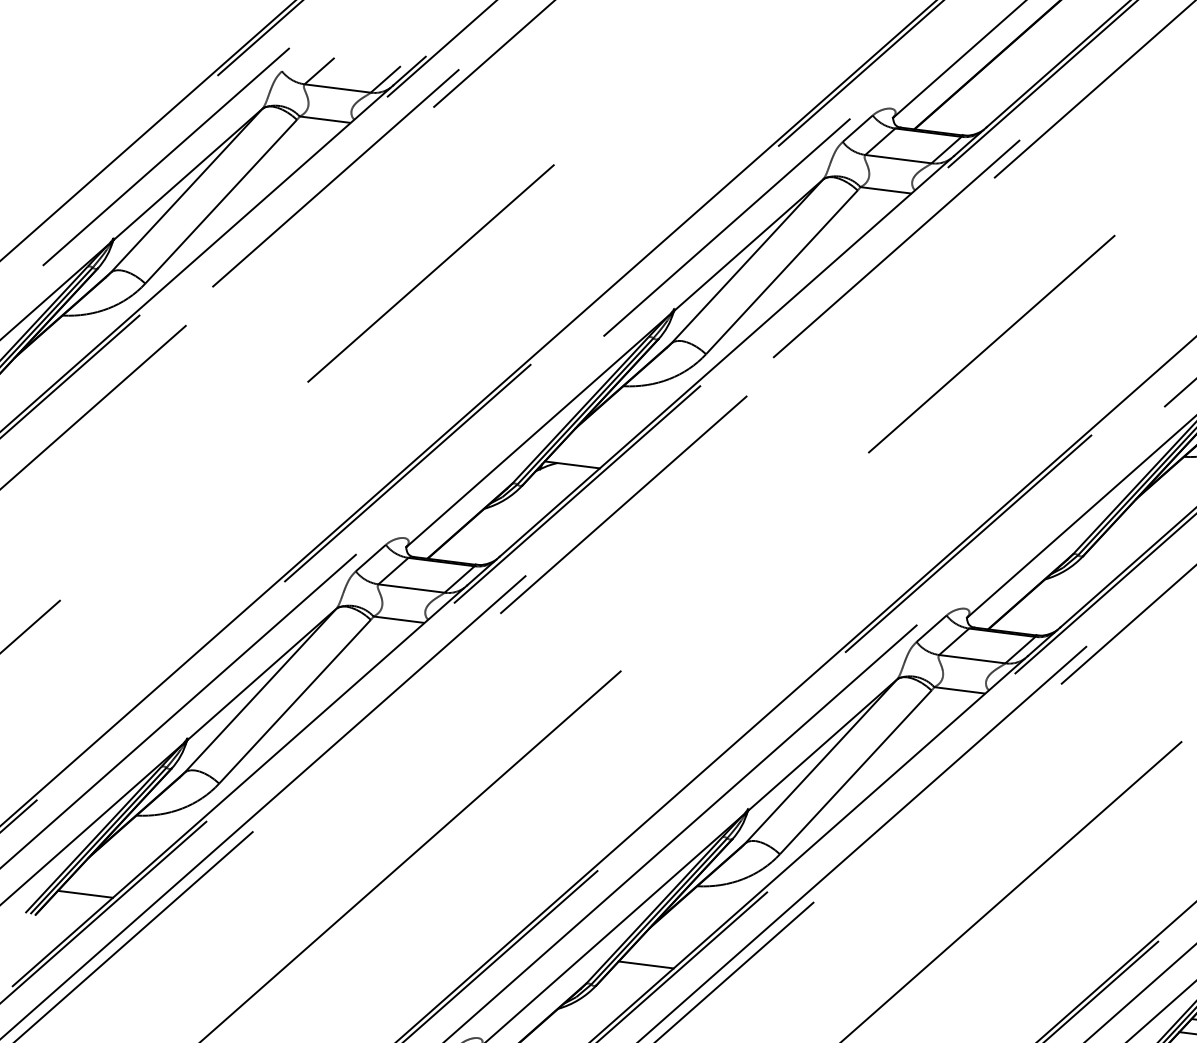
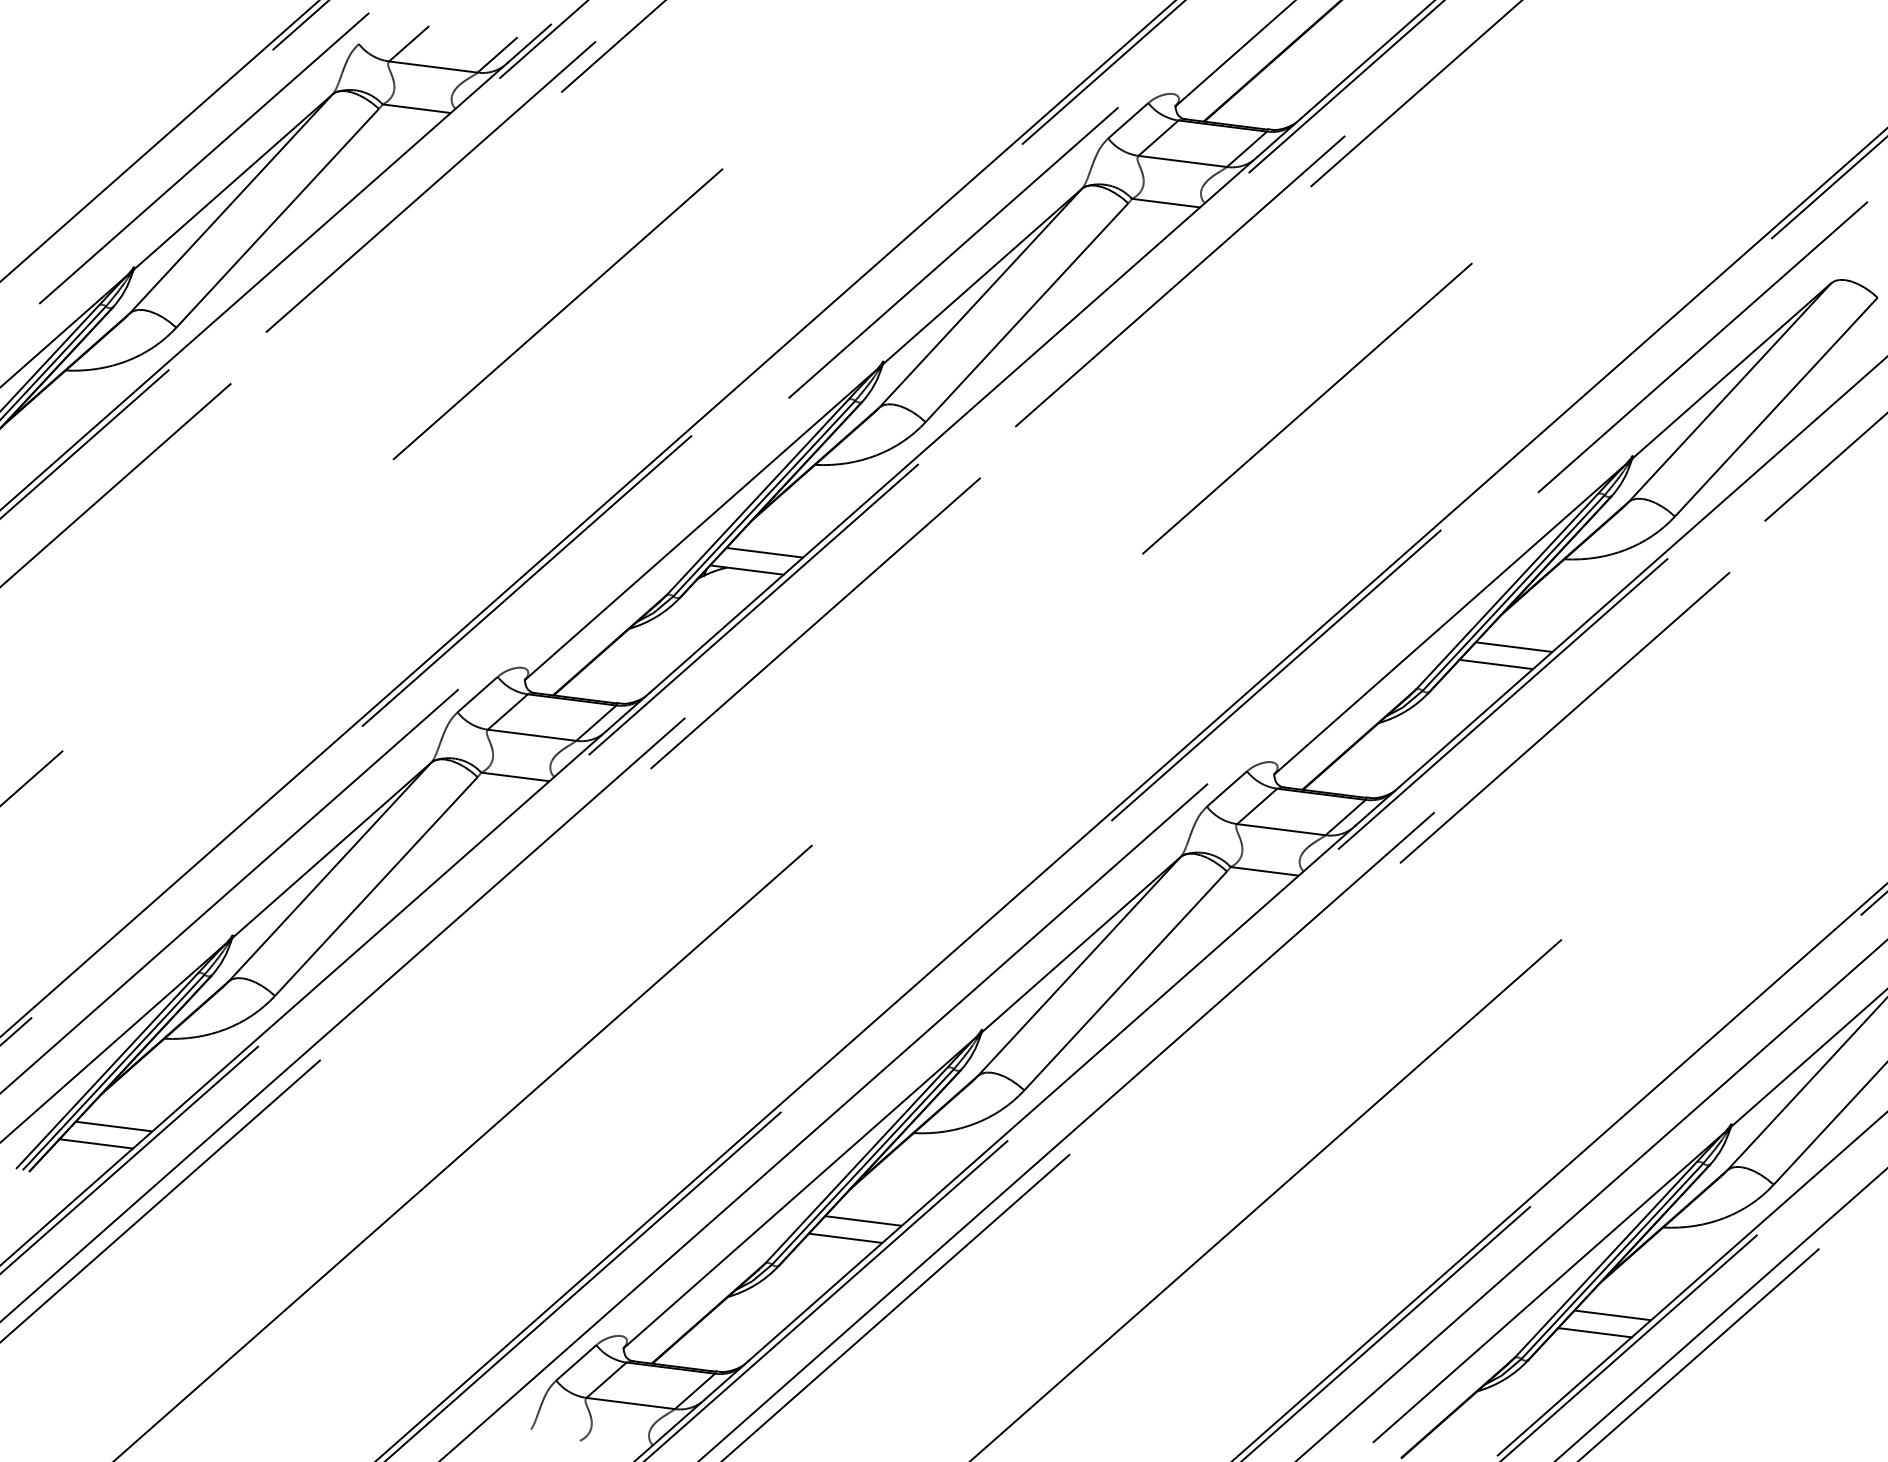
line: (585, 451) -> (764, 552), added
line: (1145, 522) -> (1513, 646), added
line: (1133, 535) -> (1496, 664), added
line: (98, 881) -> (113, 1126), added
line: (659, 951) -> (863, 1220), added

